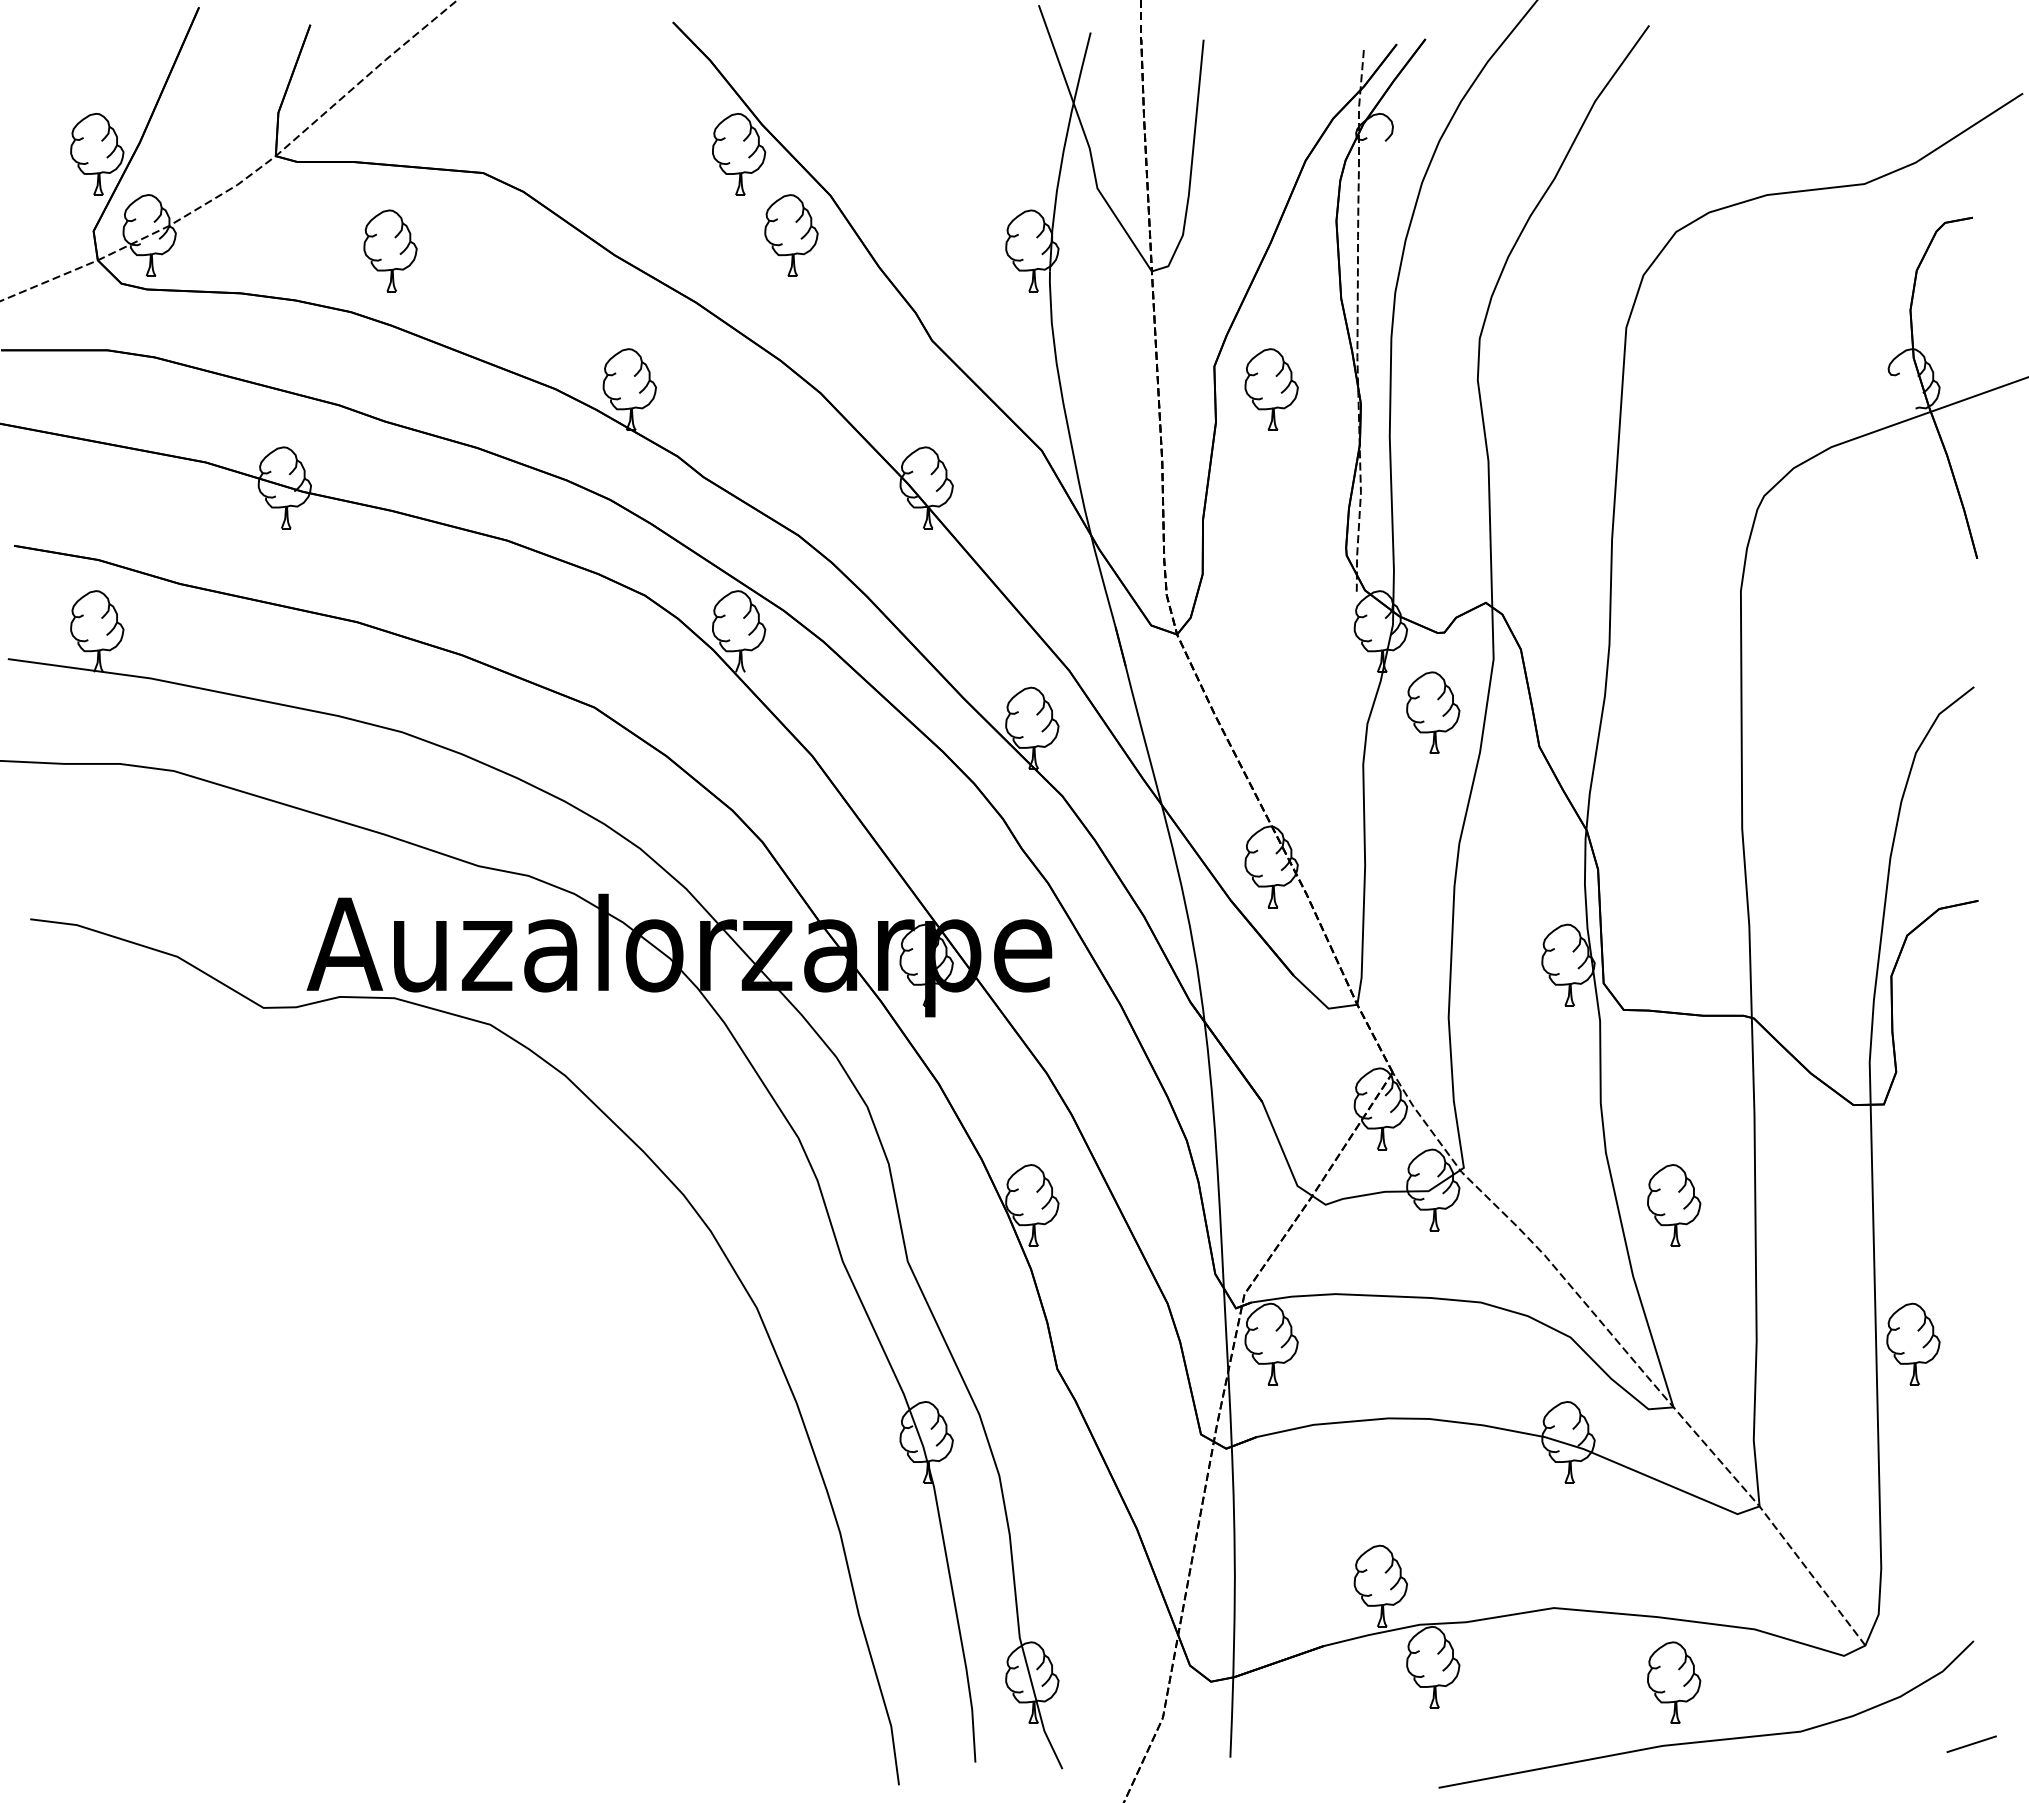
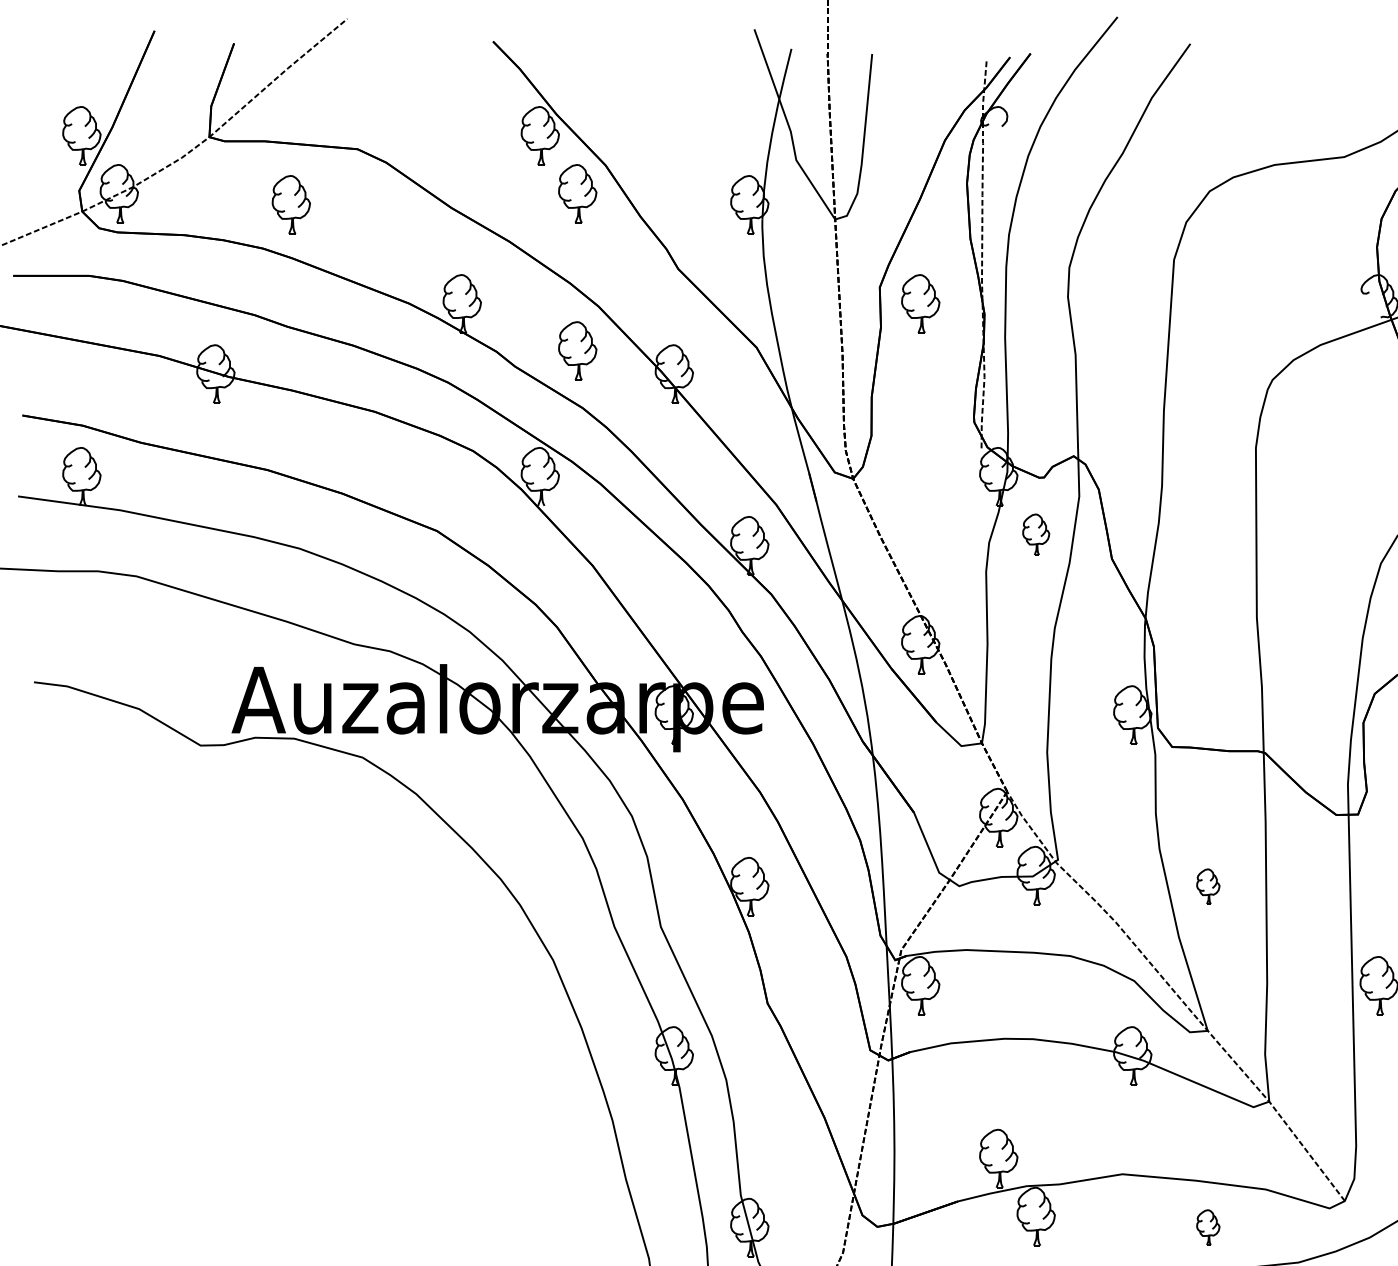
part: (791, 455) -> (577, 351), added
part: (1433, 712) -> (1036, 534), size x0.7
part: (1674, 1205) -> (1208, 886), size x0.6
part: (1674, 1682) -> (1208, 1227), size x0.6

